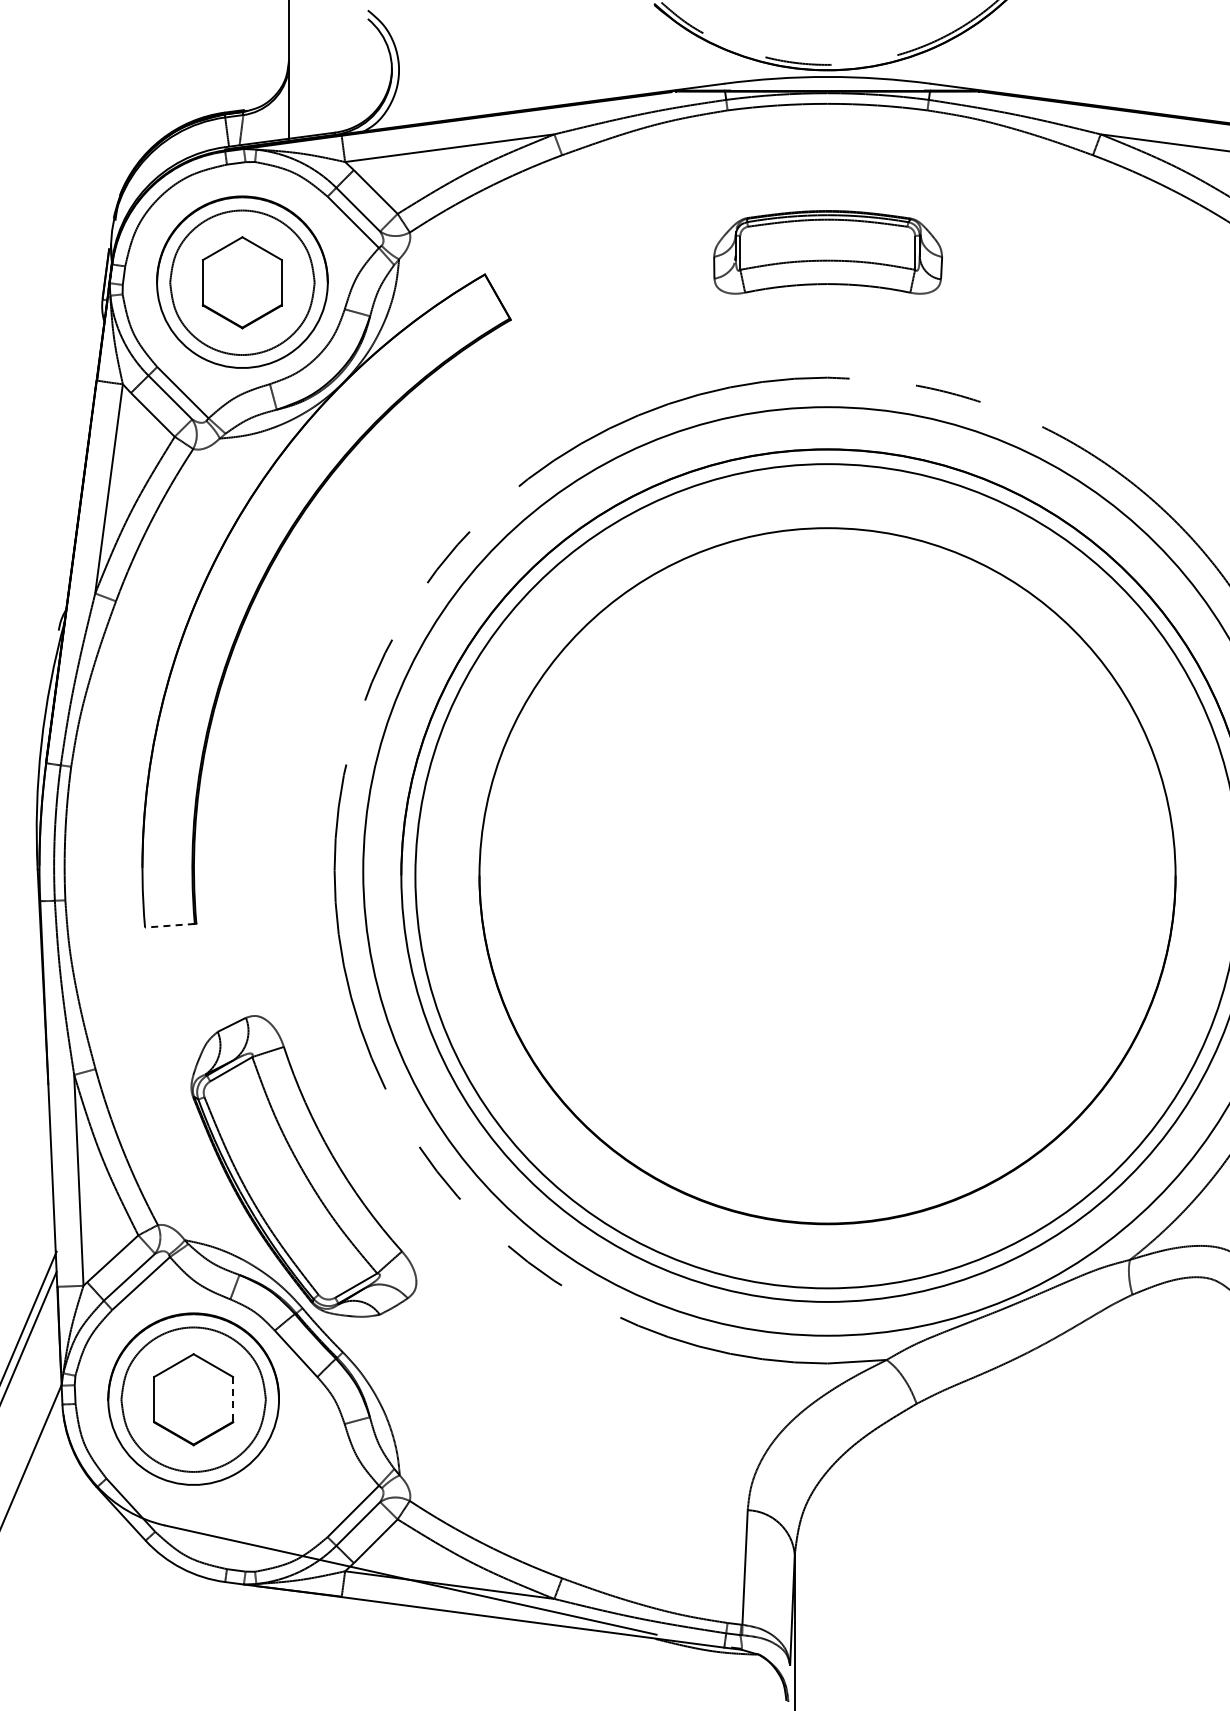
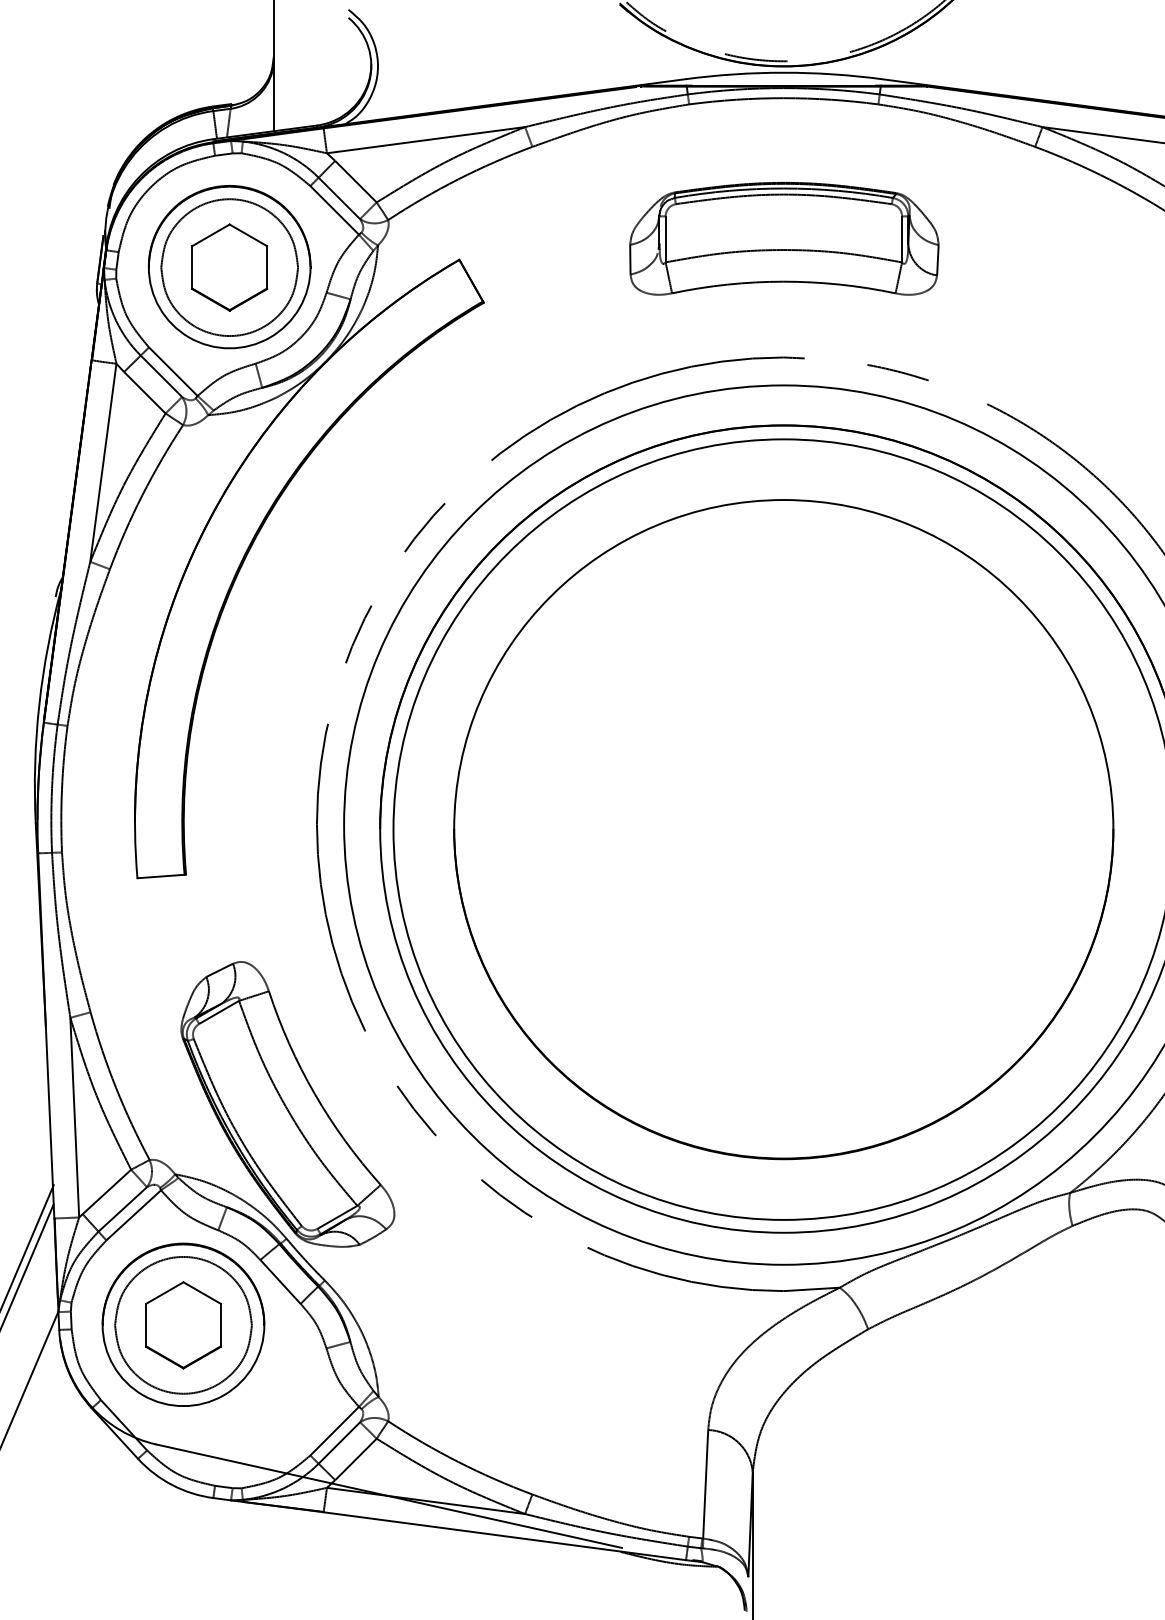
part: (827, 252) -> (783, 238), size x1.43
line: (169, 925) -> (160, 876), dashed -> solid
line: (233, 1399) -> (221, 1325), dashed -> solid

